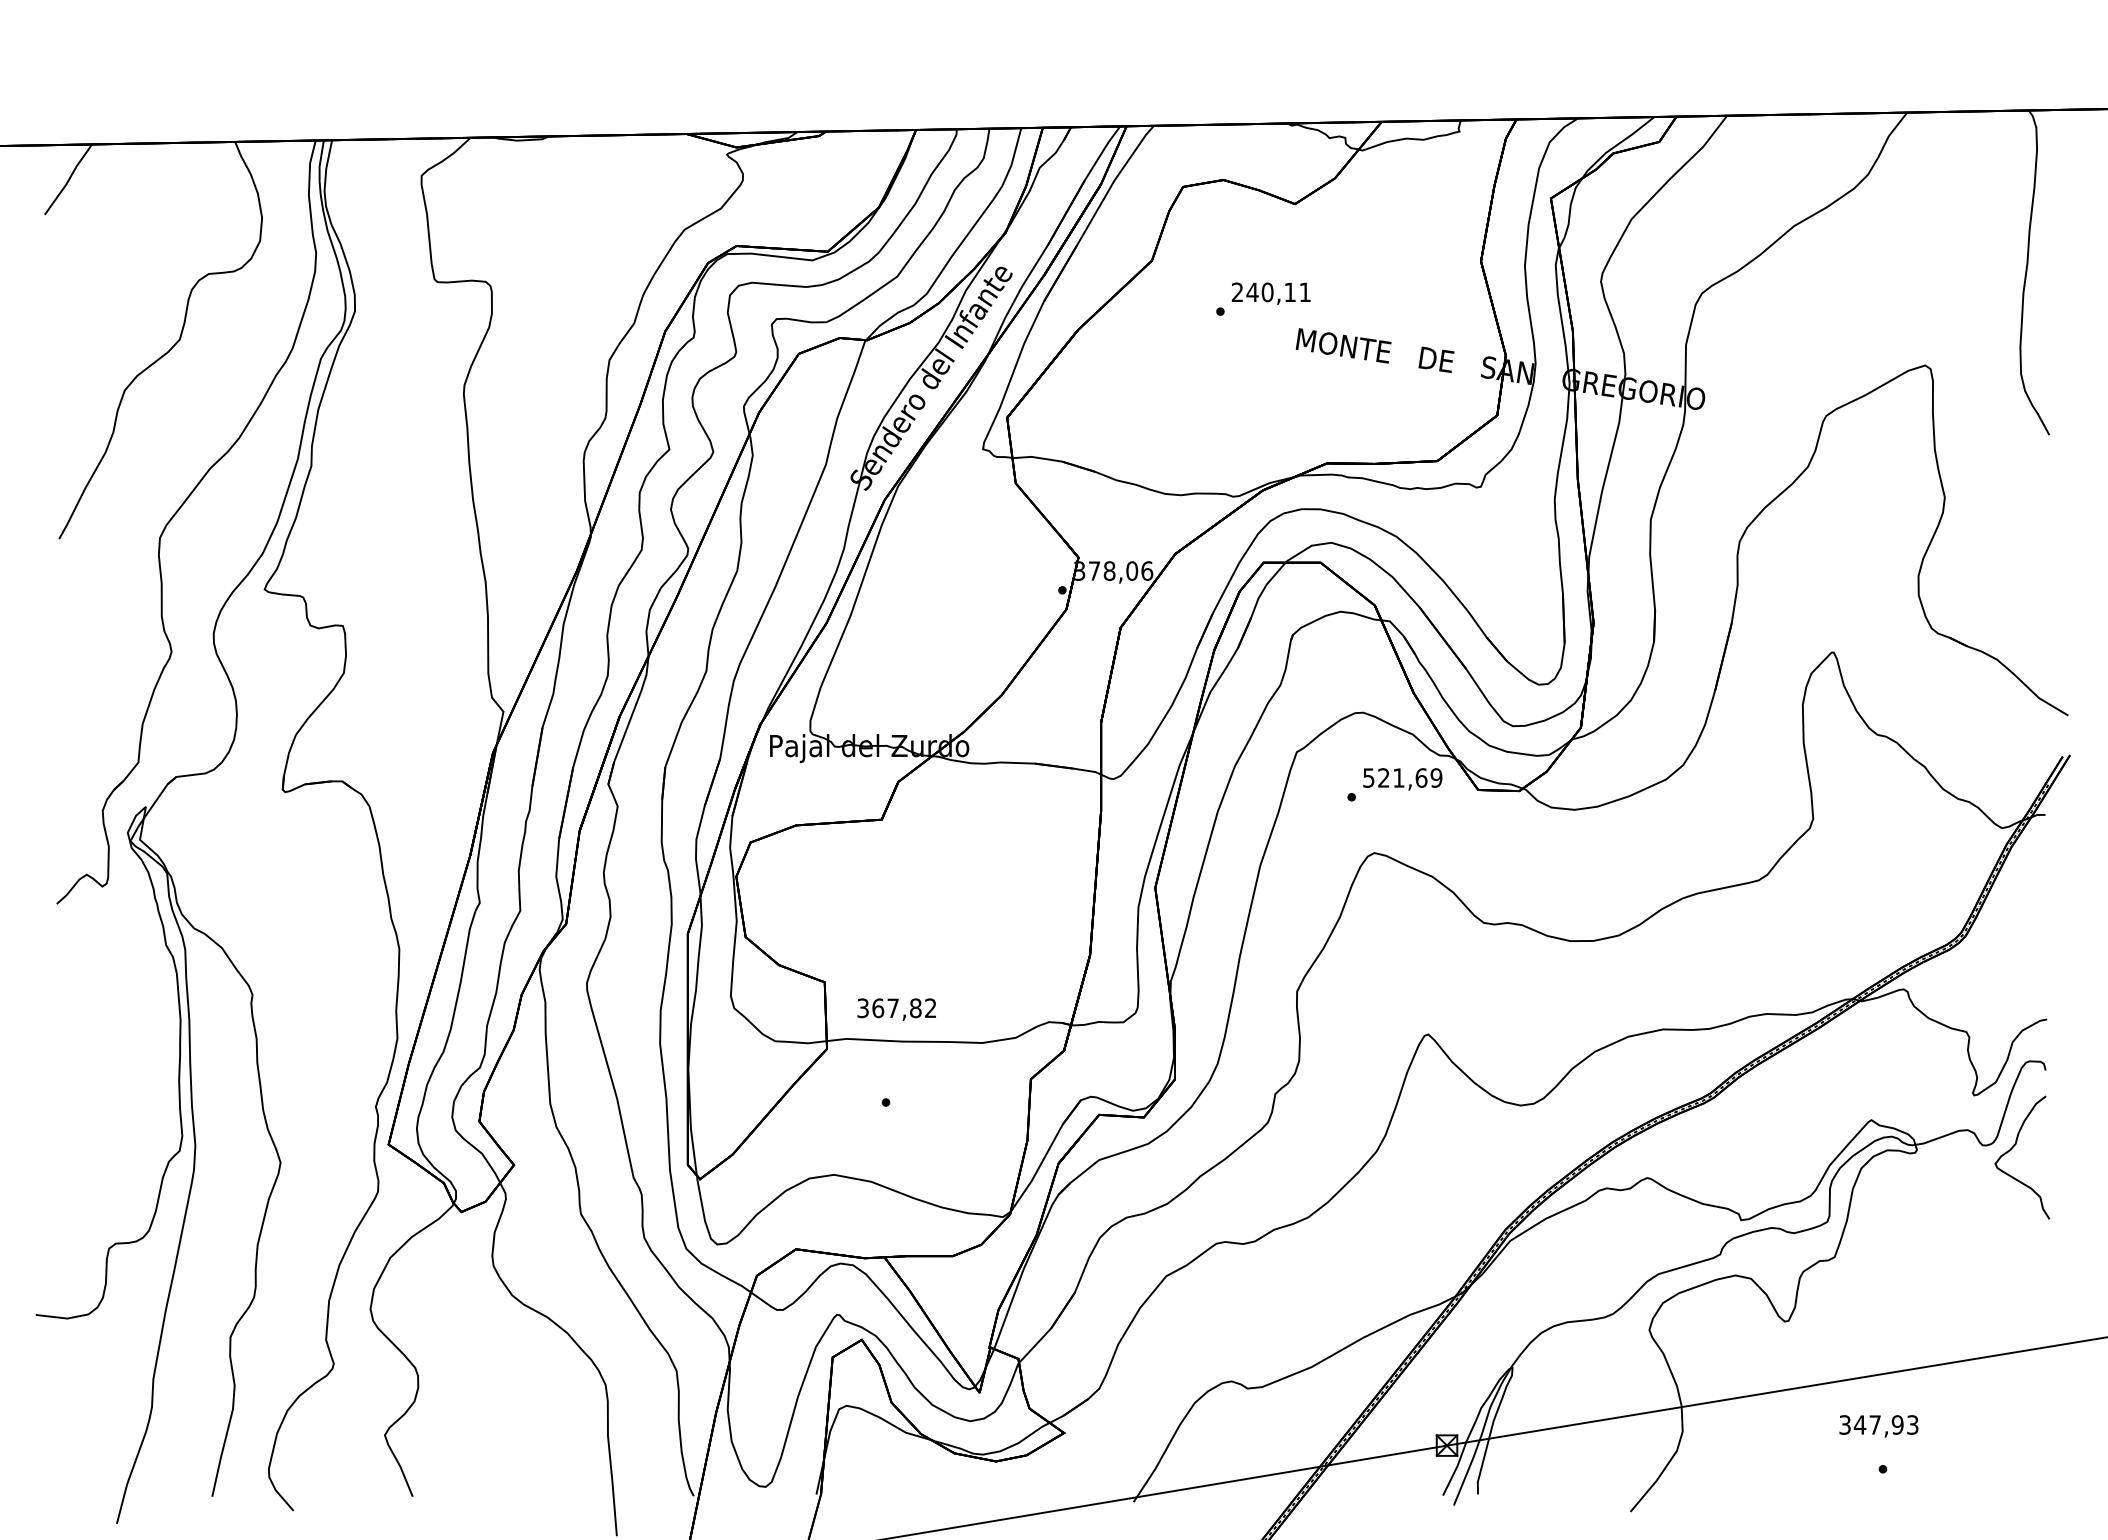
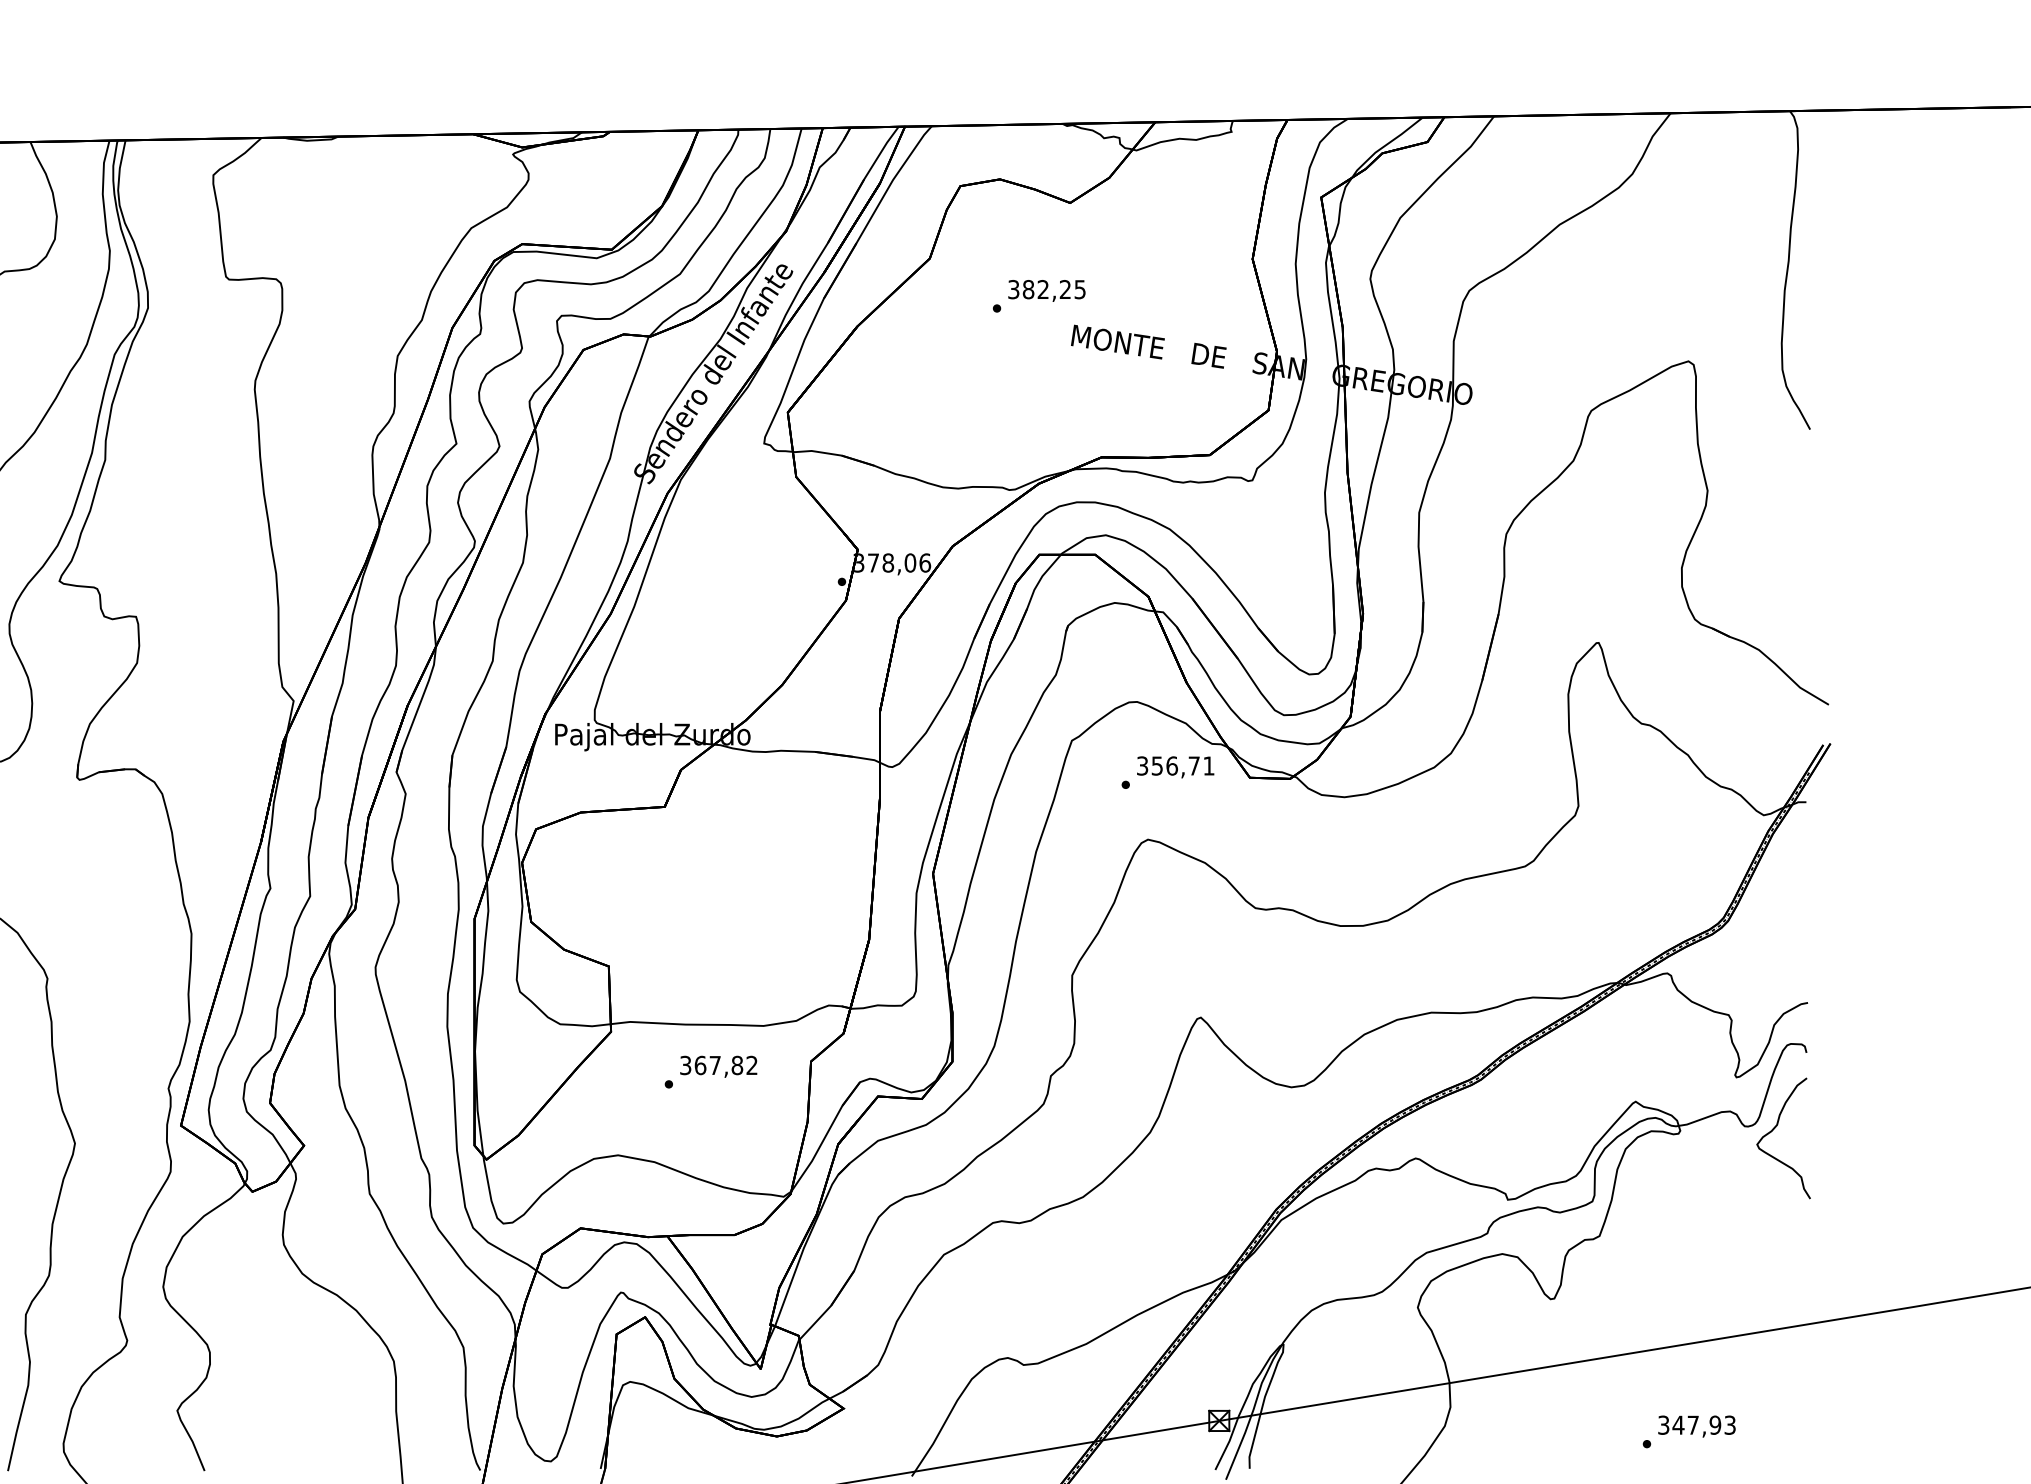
text: (1270, 292) -> (1046, 289), 240,11 -> 382,25
text: (1402, 777) -> (1175, 765), 521,69 -> 356,71
text: (896, 1009) -> (718, 1066), moved
text: (1878, 1426) -> (1696, 1426), moved

